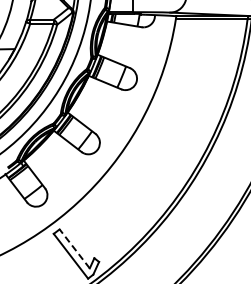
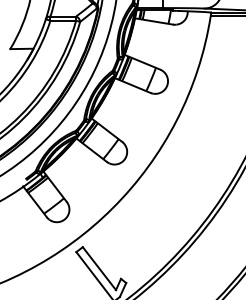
line: (74, 248) -> (99, 268), dashed -> solid

